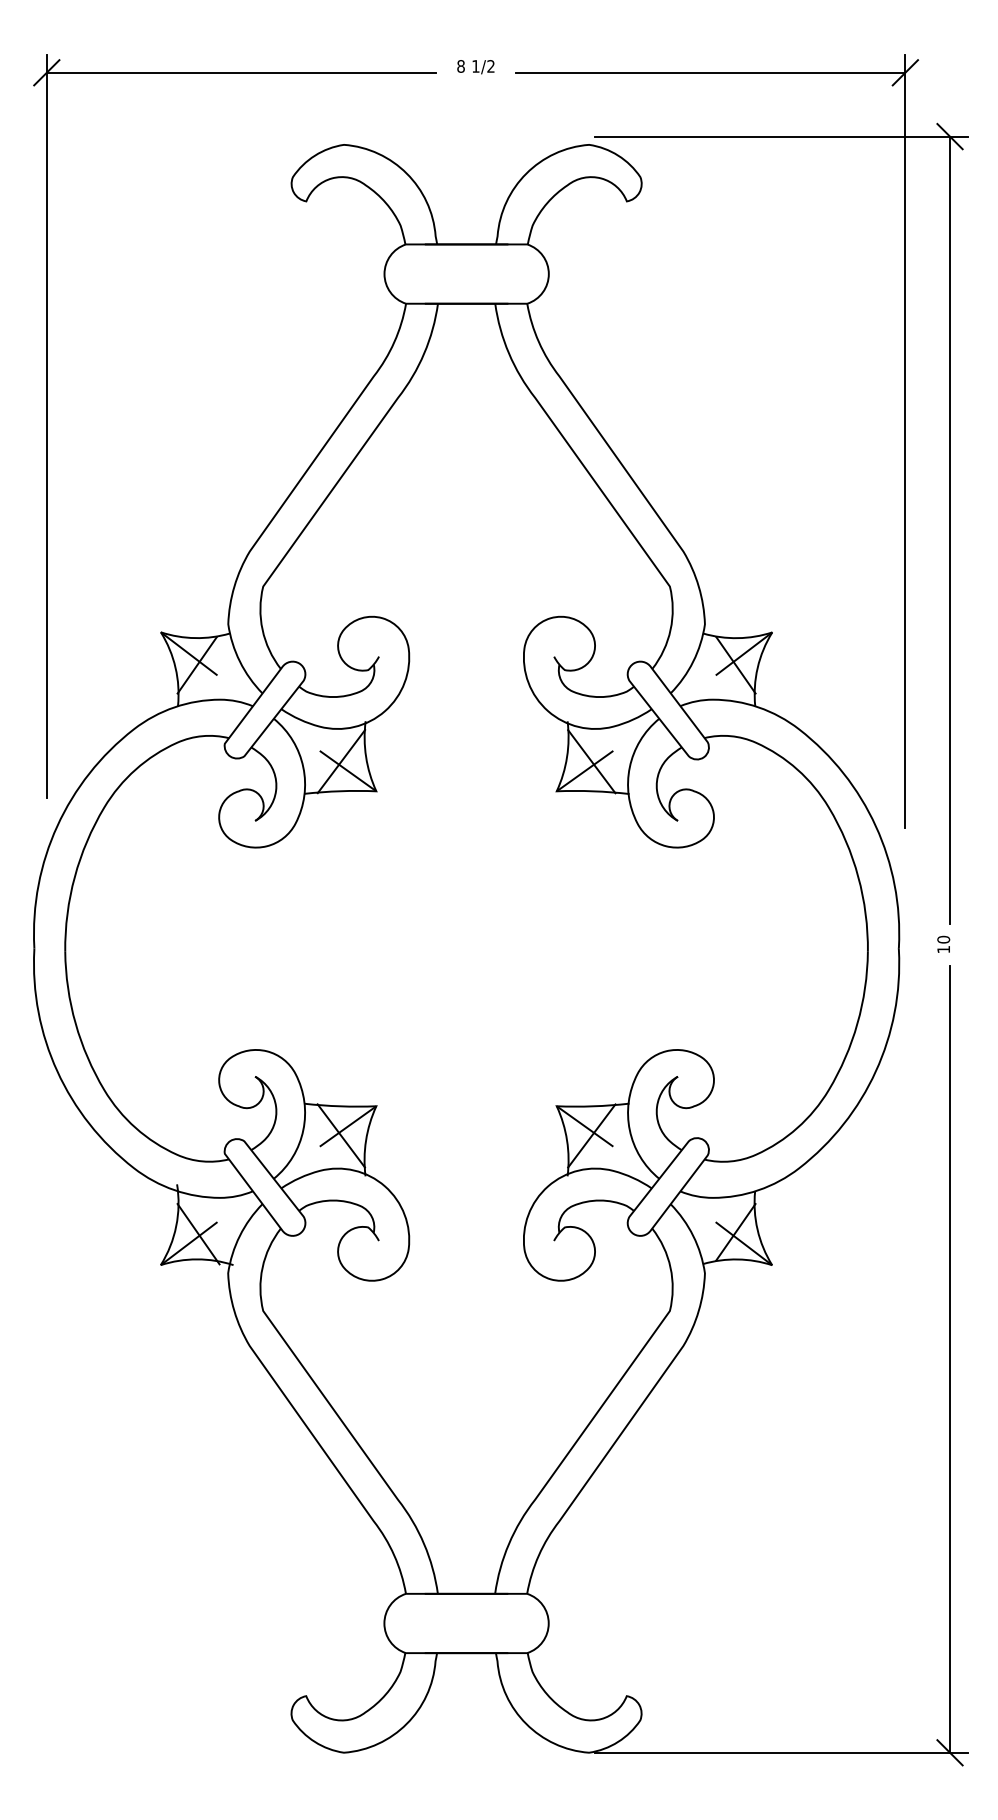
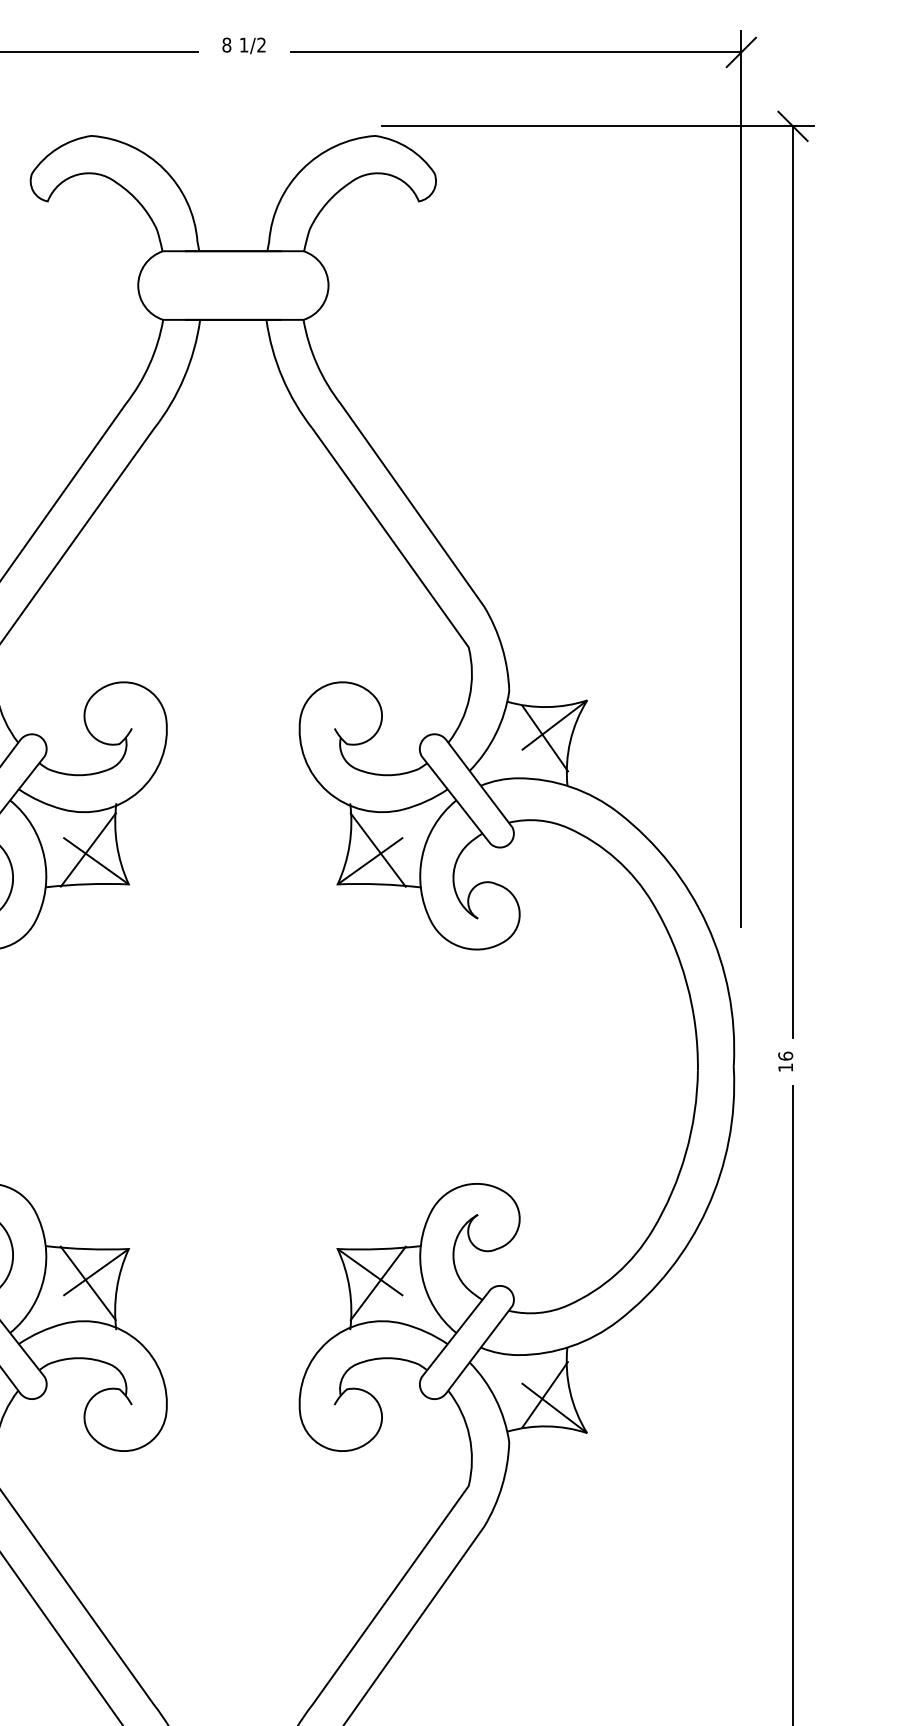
text: (943, 939) -> (785, 1055), 10 -> 16

